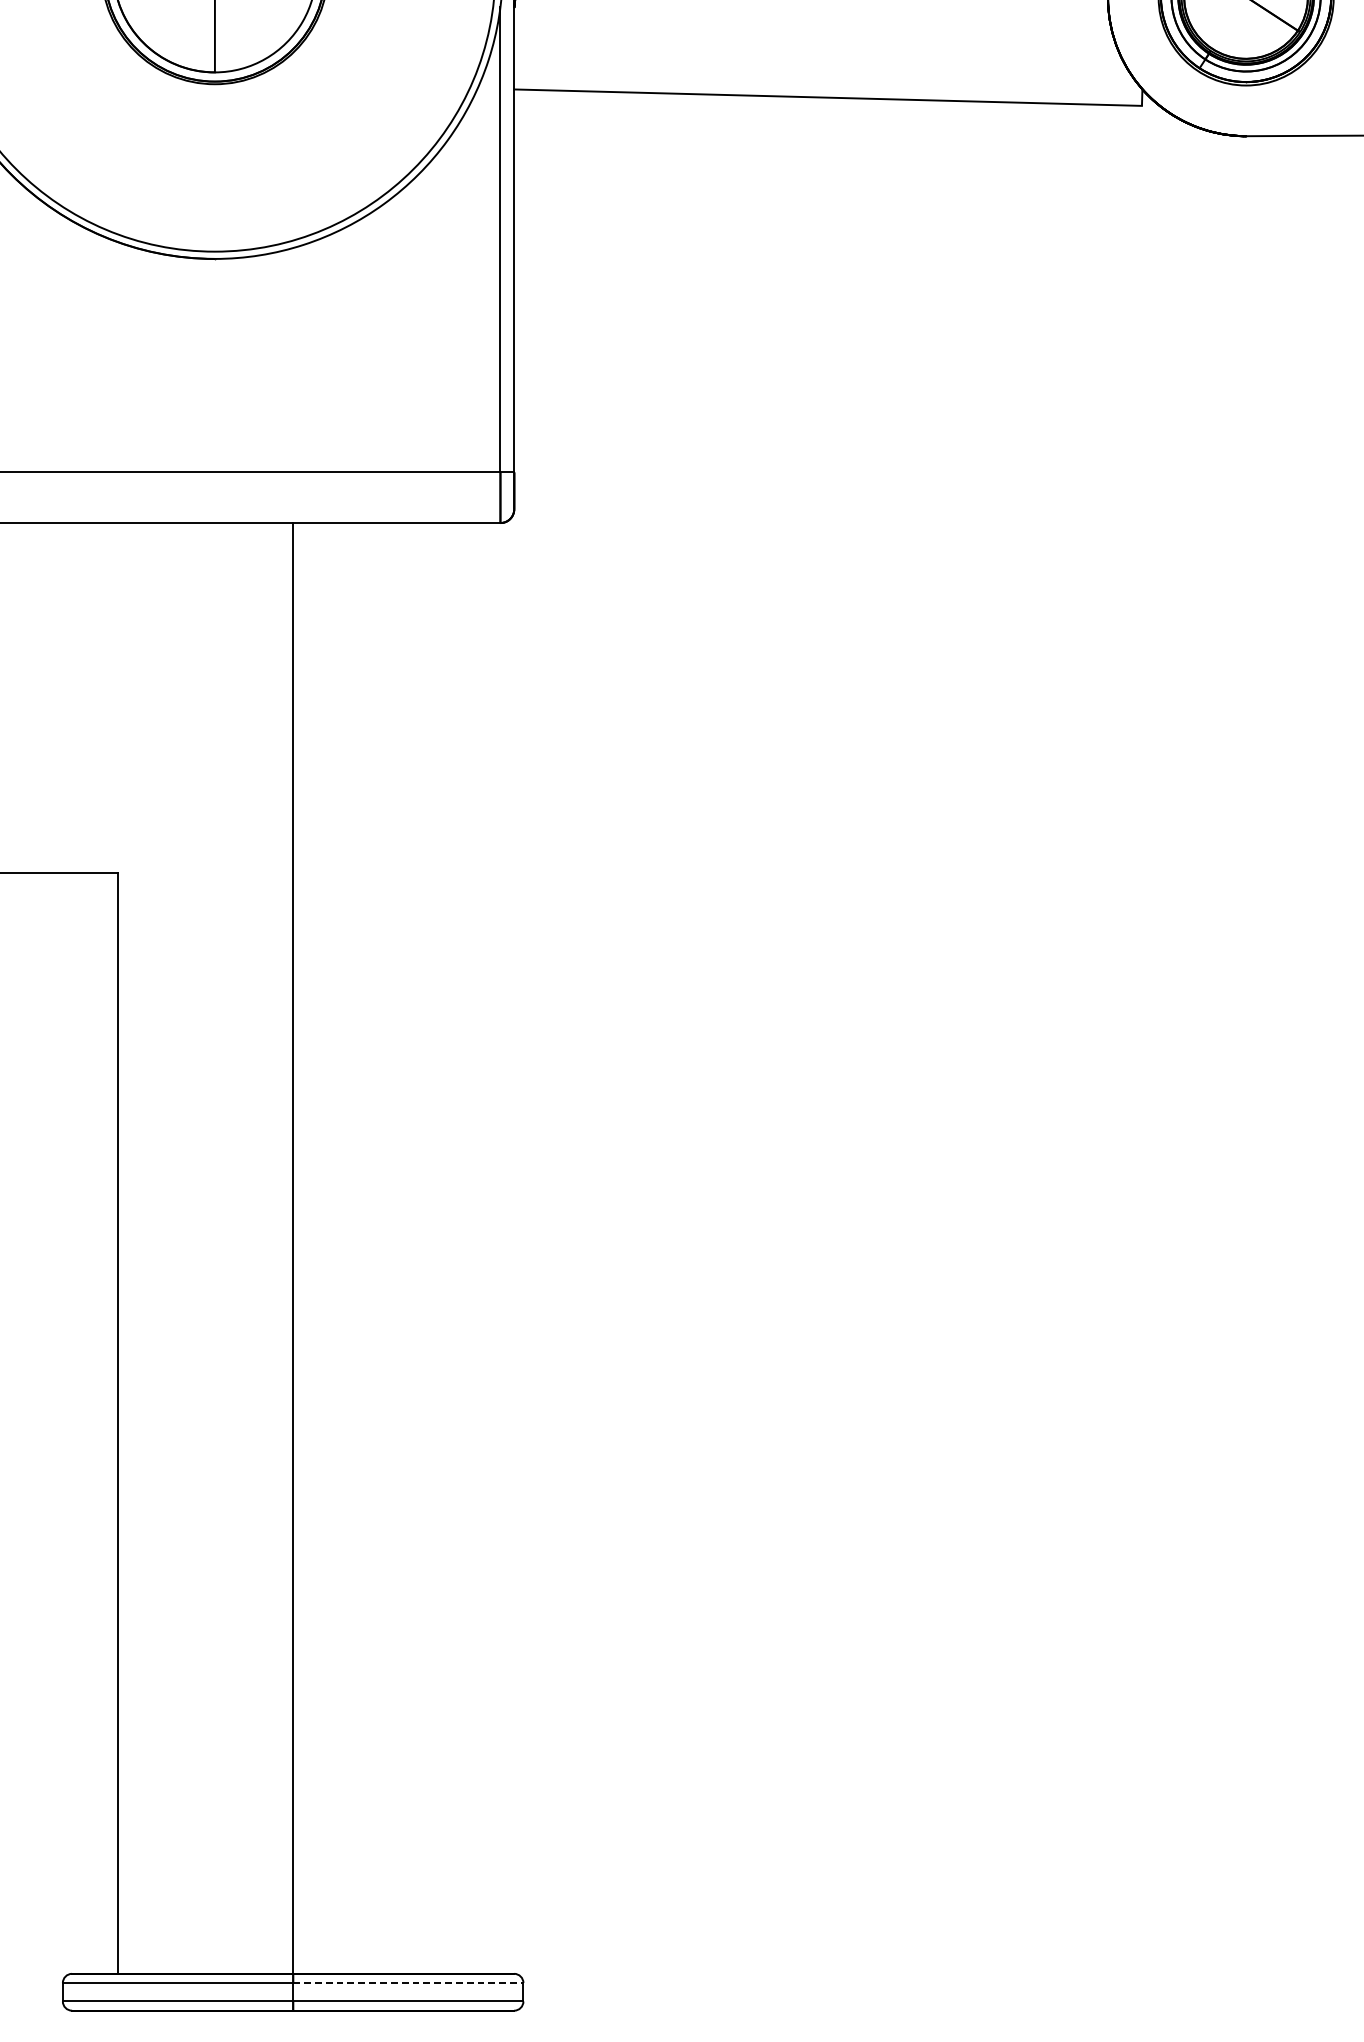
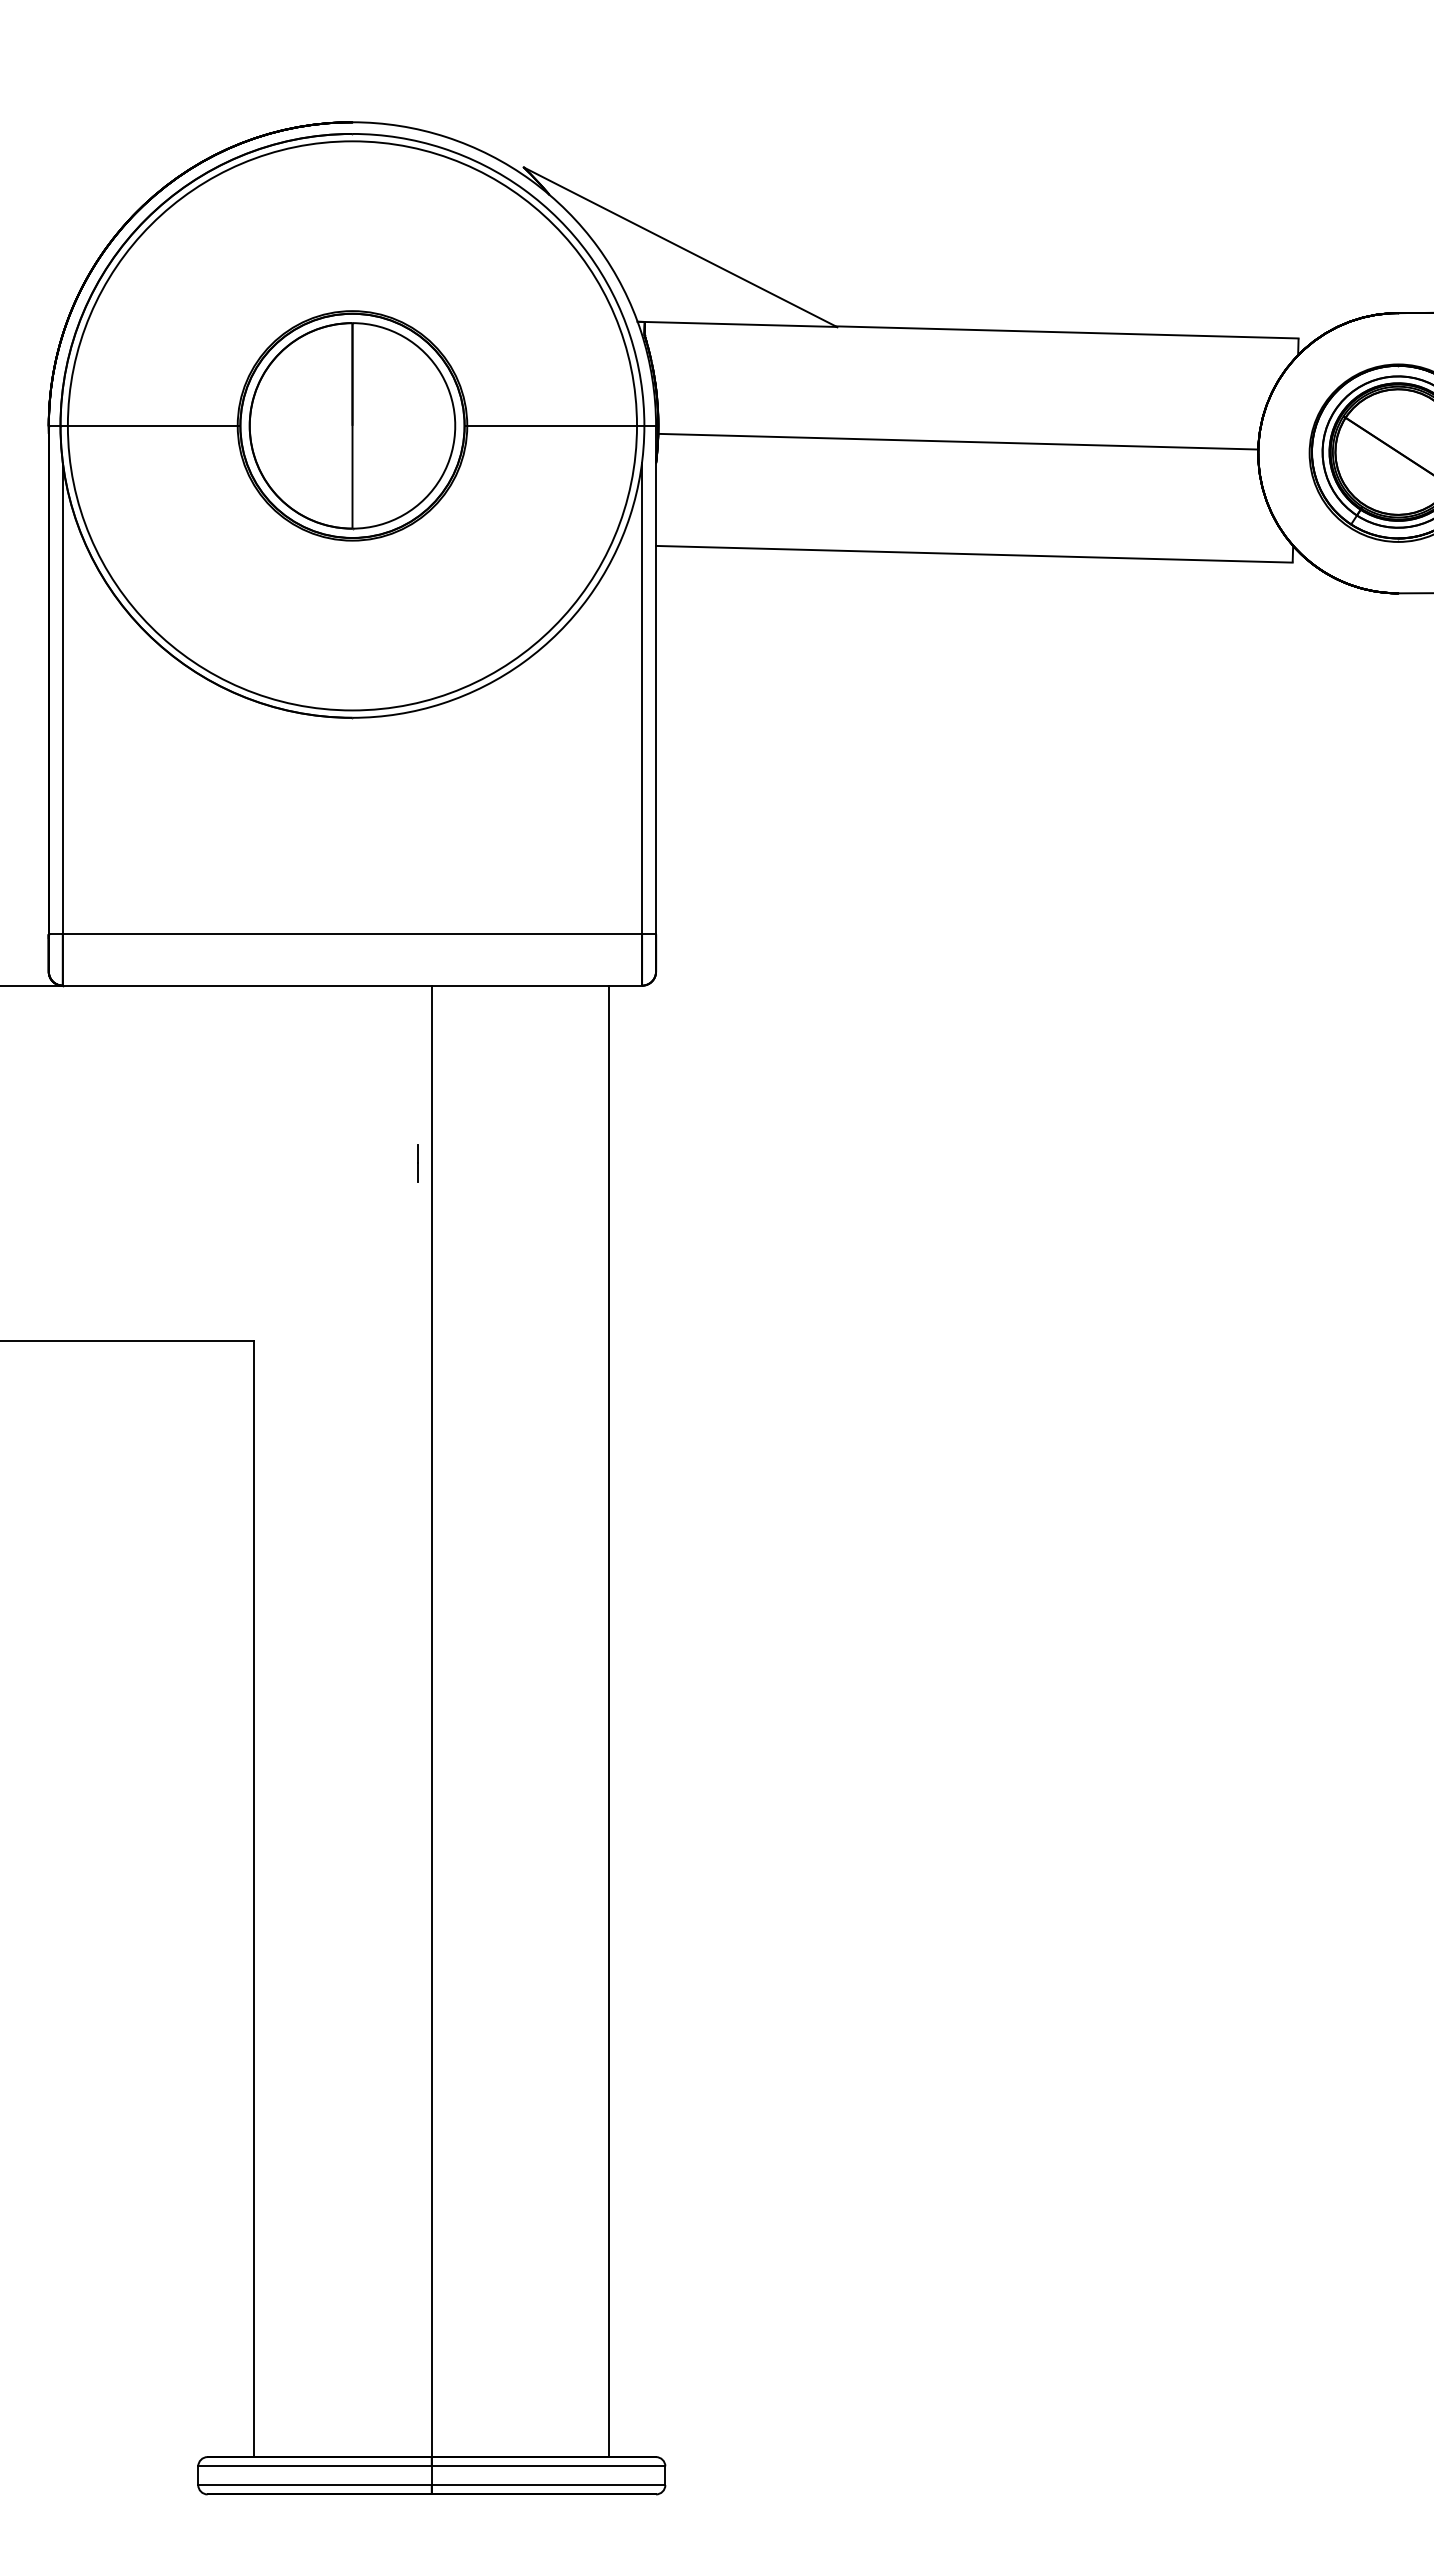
line: (279, 698) -> (417, 1163), added
line: (468, 1248) -> (609, 1721), added
line: (408, 1983) -> (548, 2466), dashed -> solid

